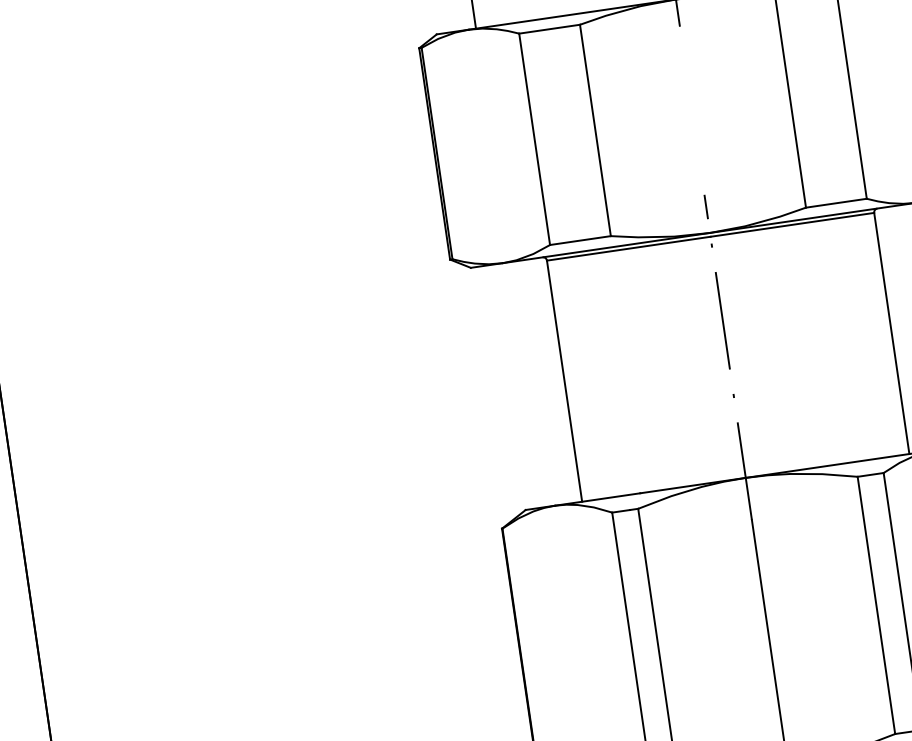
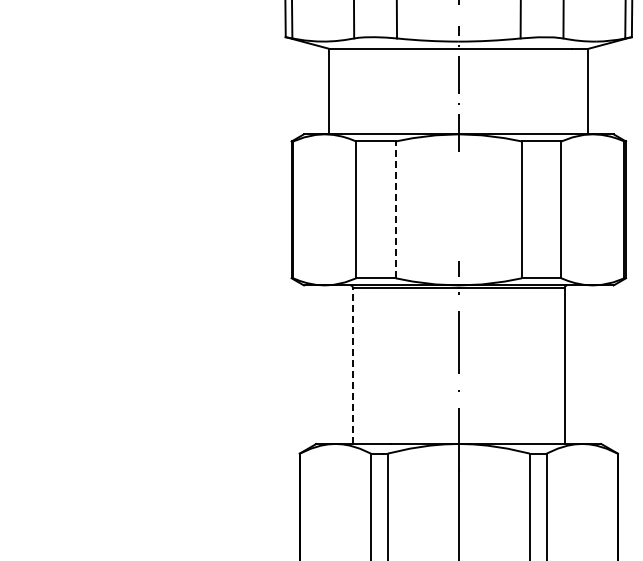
line: (595, 129) -> (395, 209), solid -> dashed
line: (563, 380) -> (352, 365), solid -> dashed

